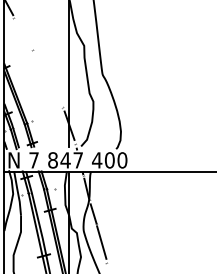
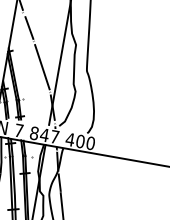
line: (24, 35) -> (29, 28), added
line: (48, 79) -> (42, 67), added

